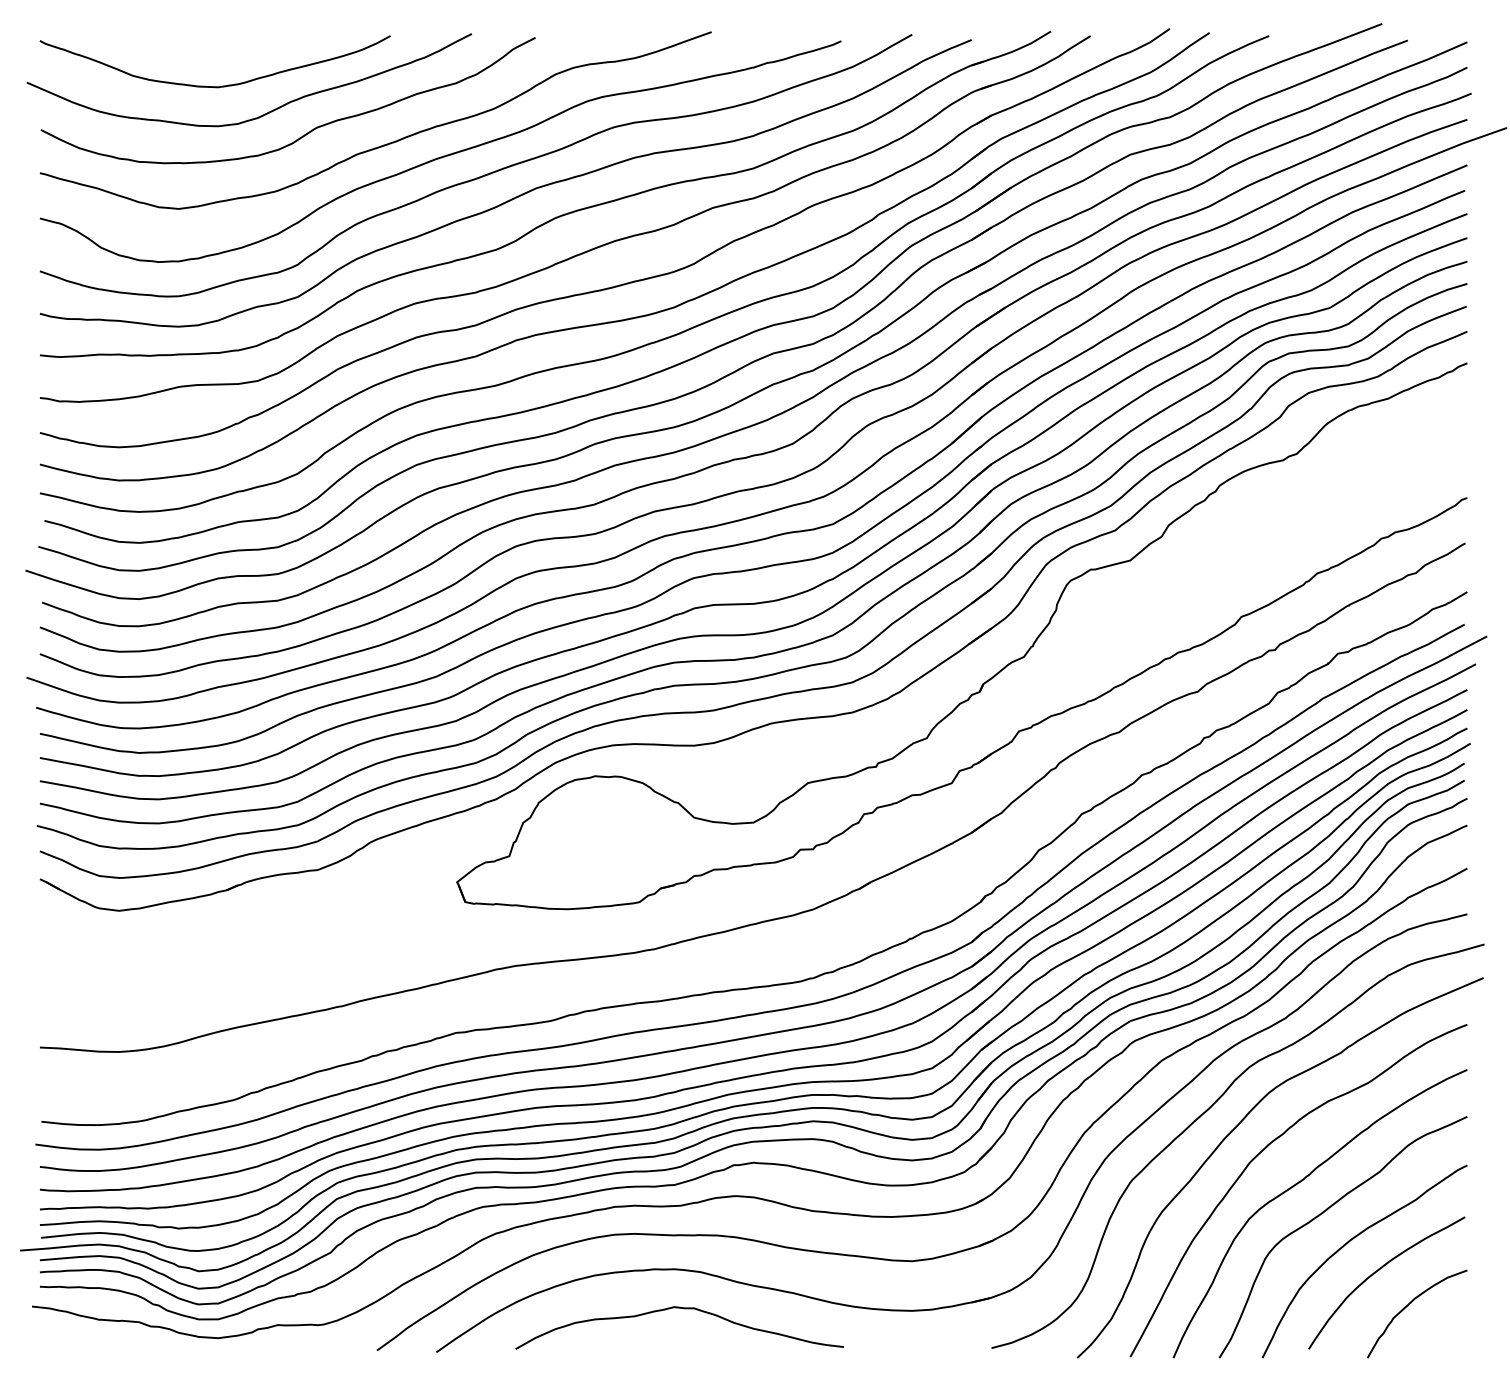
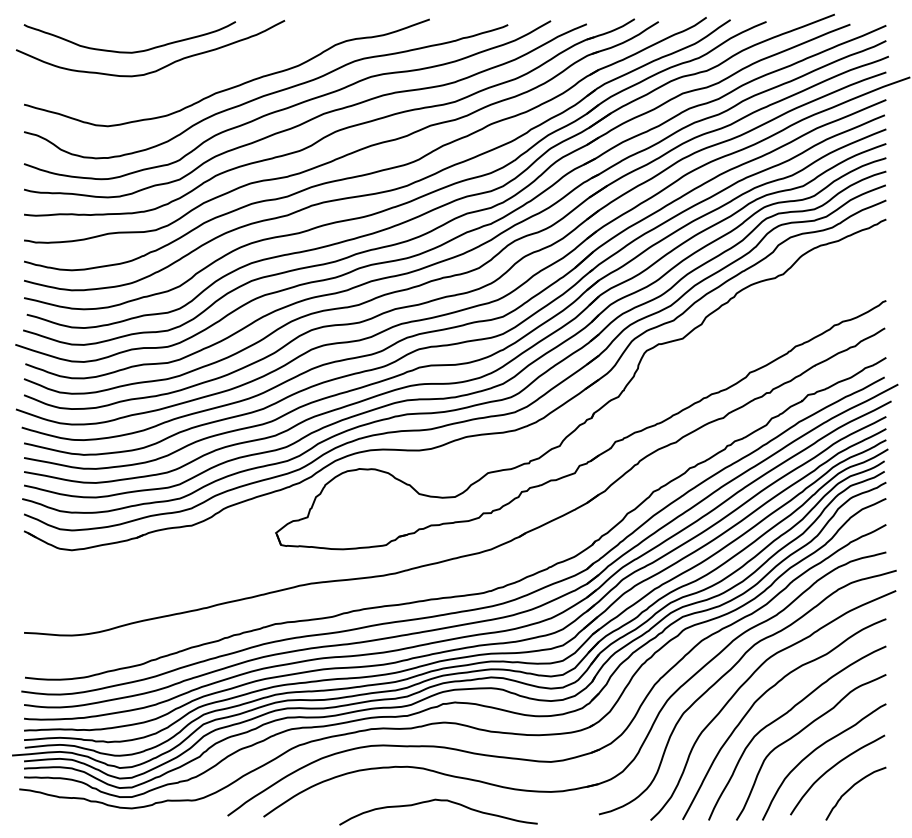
curve: (307, 131) -> (185, 79), removed
curve: (681, 1310) -> (439, 801), moved

